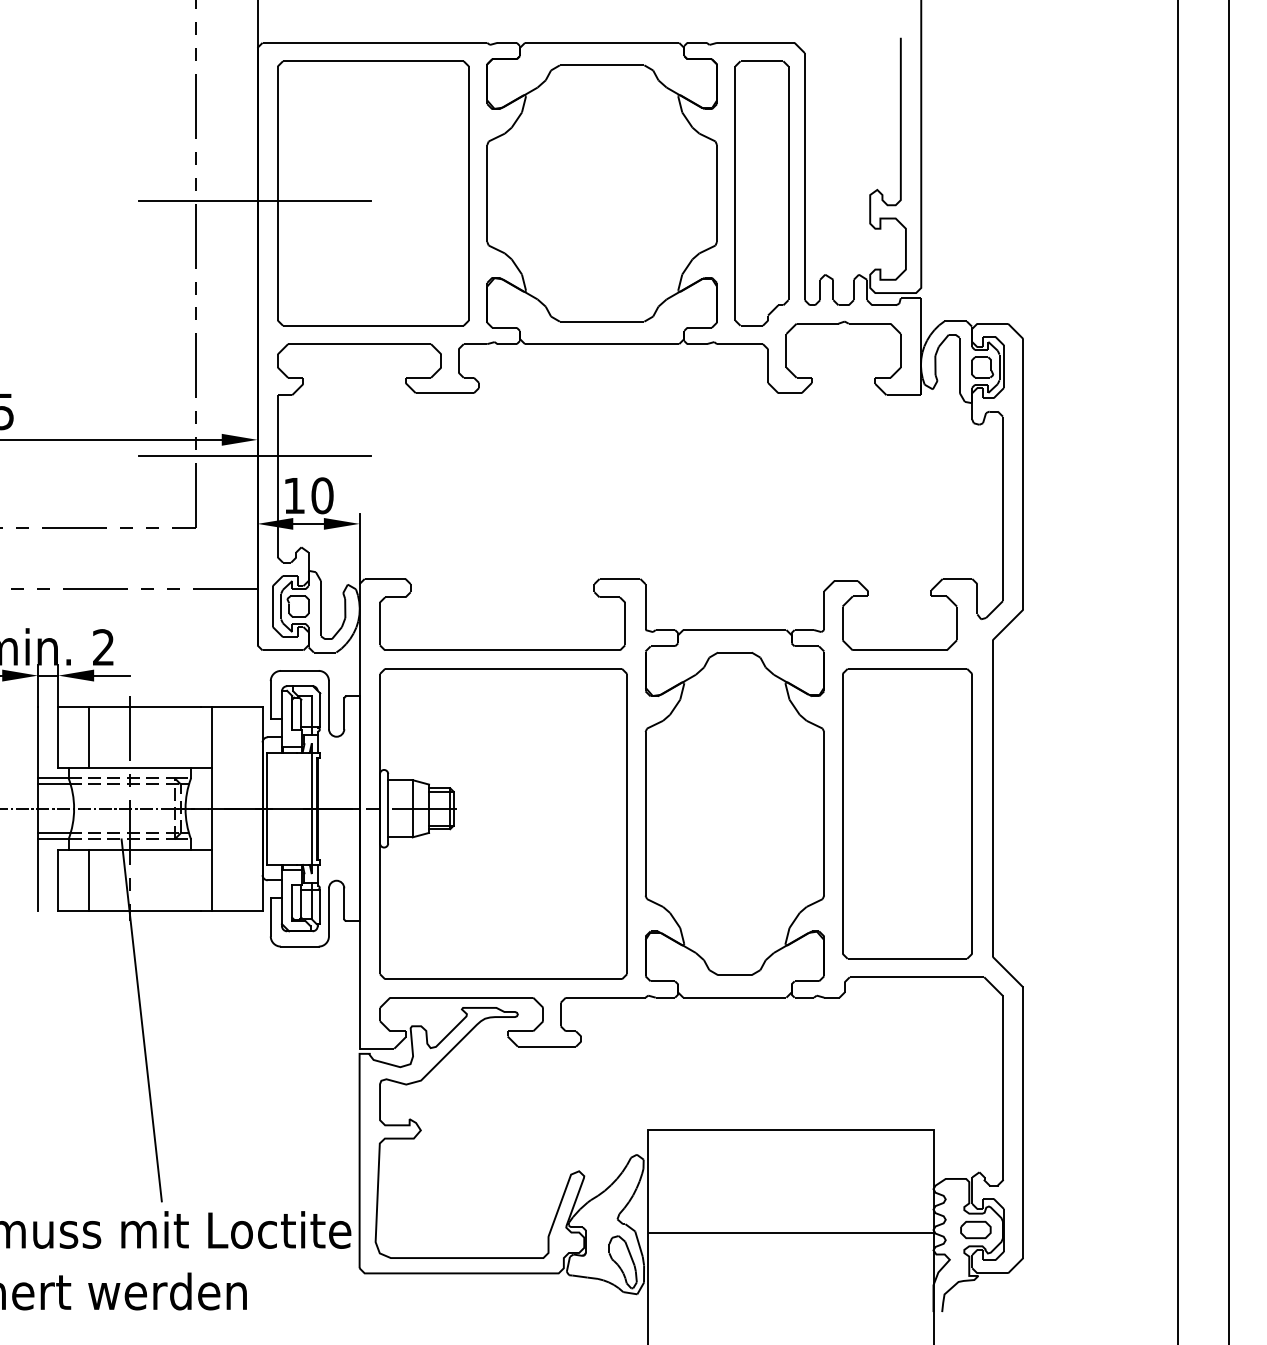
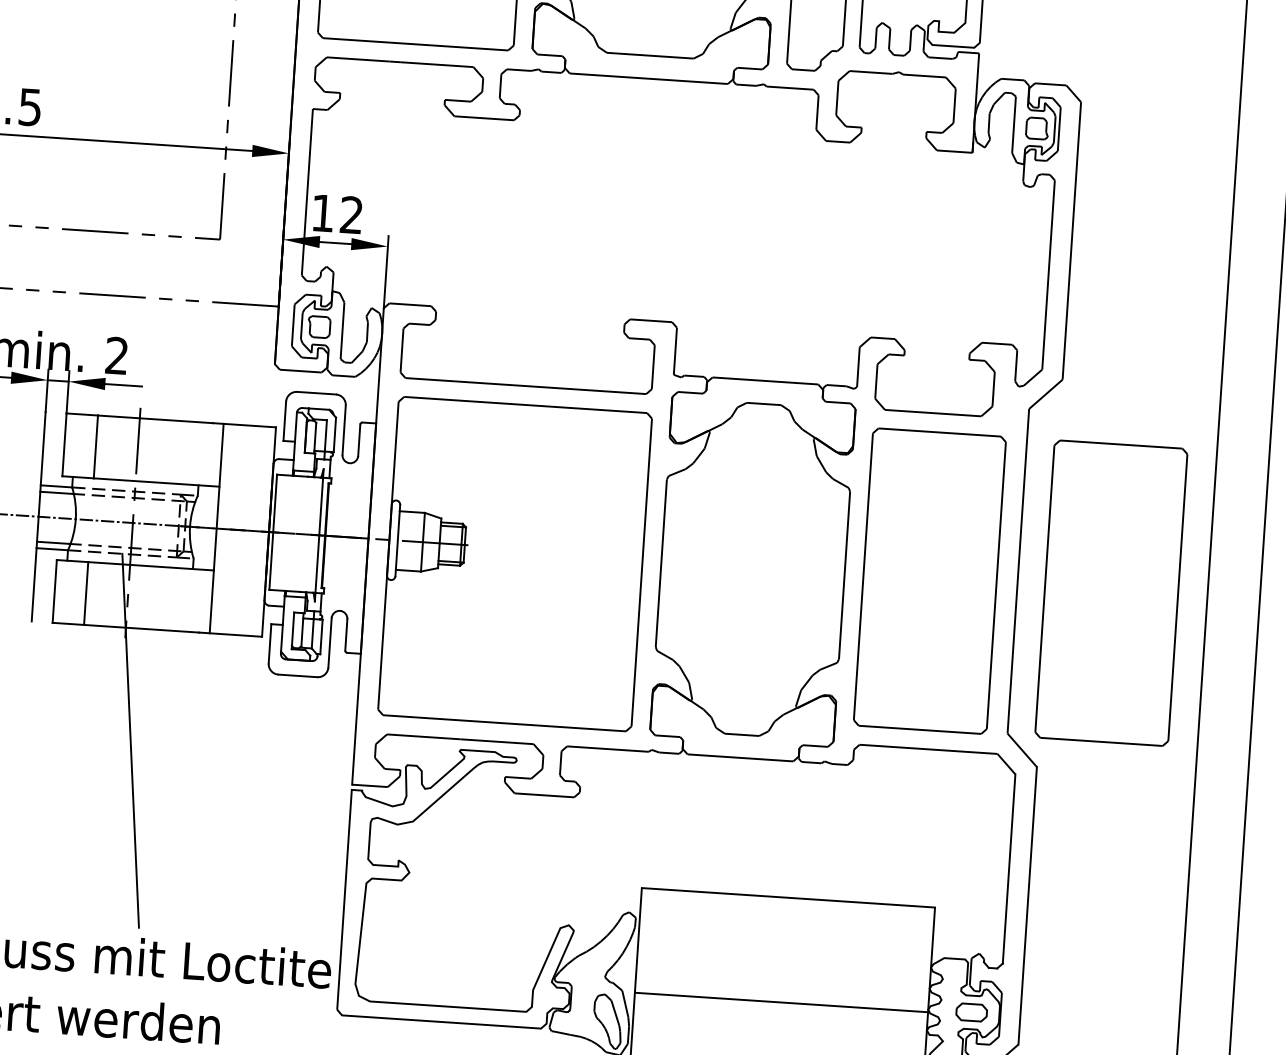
line: (254, 456) -> (284, 170), removed
text: (322, 495) -> (351, 214), 10 -> 12
part: (1084, 813) -> (1111, 592), added

